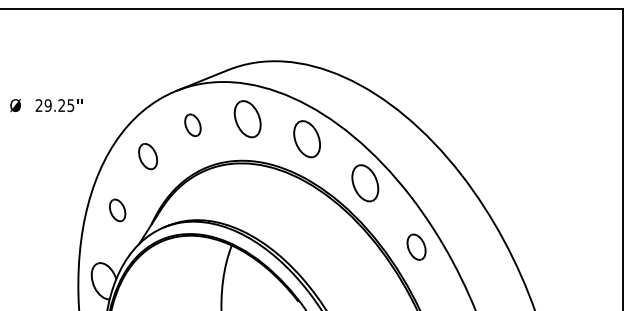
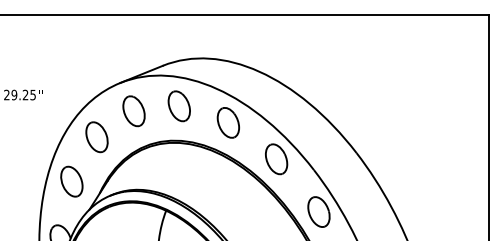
part: (192, 125) -> (133, 111), size x1.67
part: (147, 156) -> (96, 137), size x1.43
part: (117, 210) -> (71, 181), size x1.67
part: (416, 247) -> (318, 212), size x1.43

